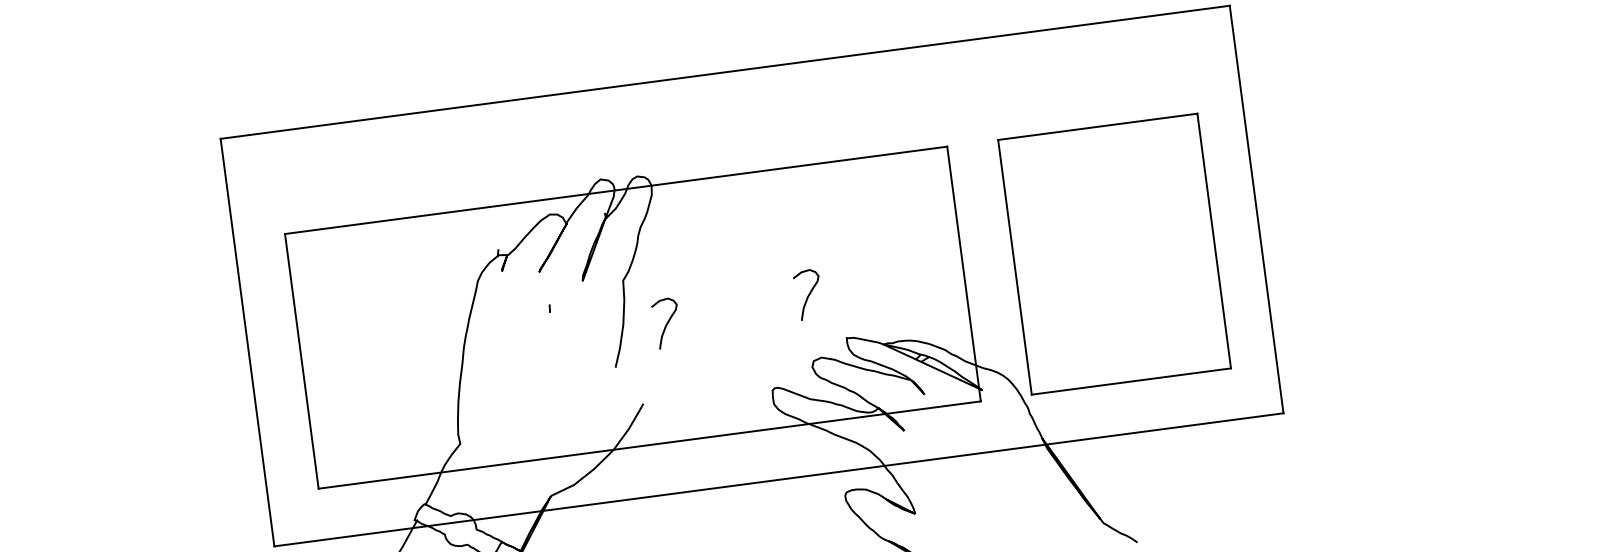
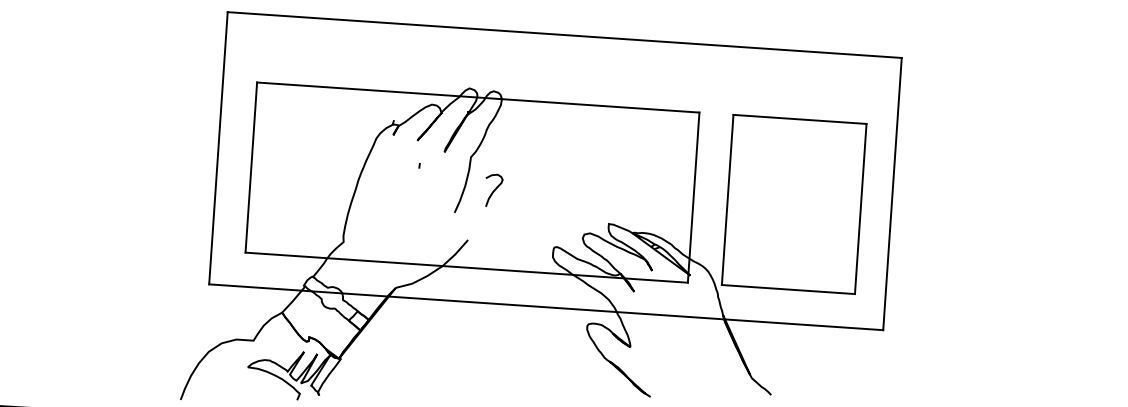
curve: (809, 292) -> (590, 189), removed

